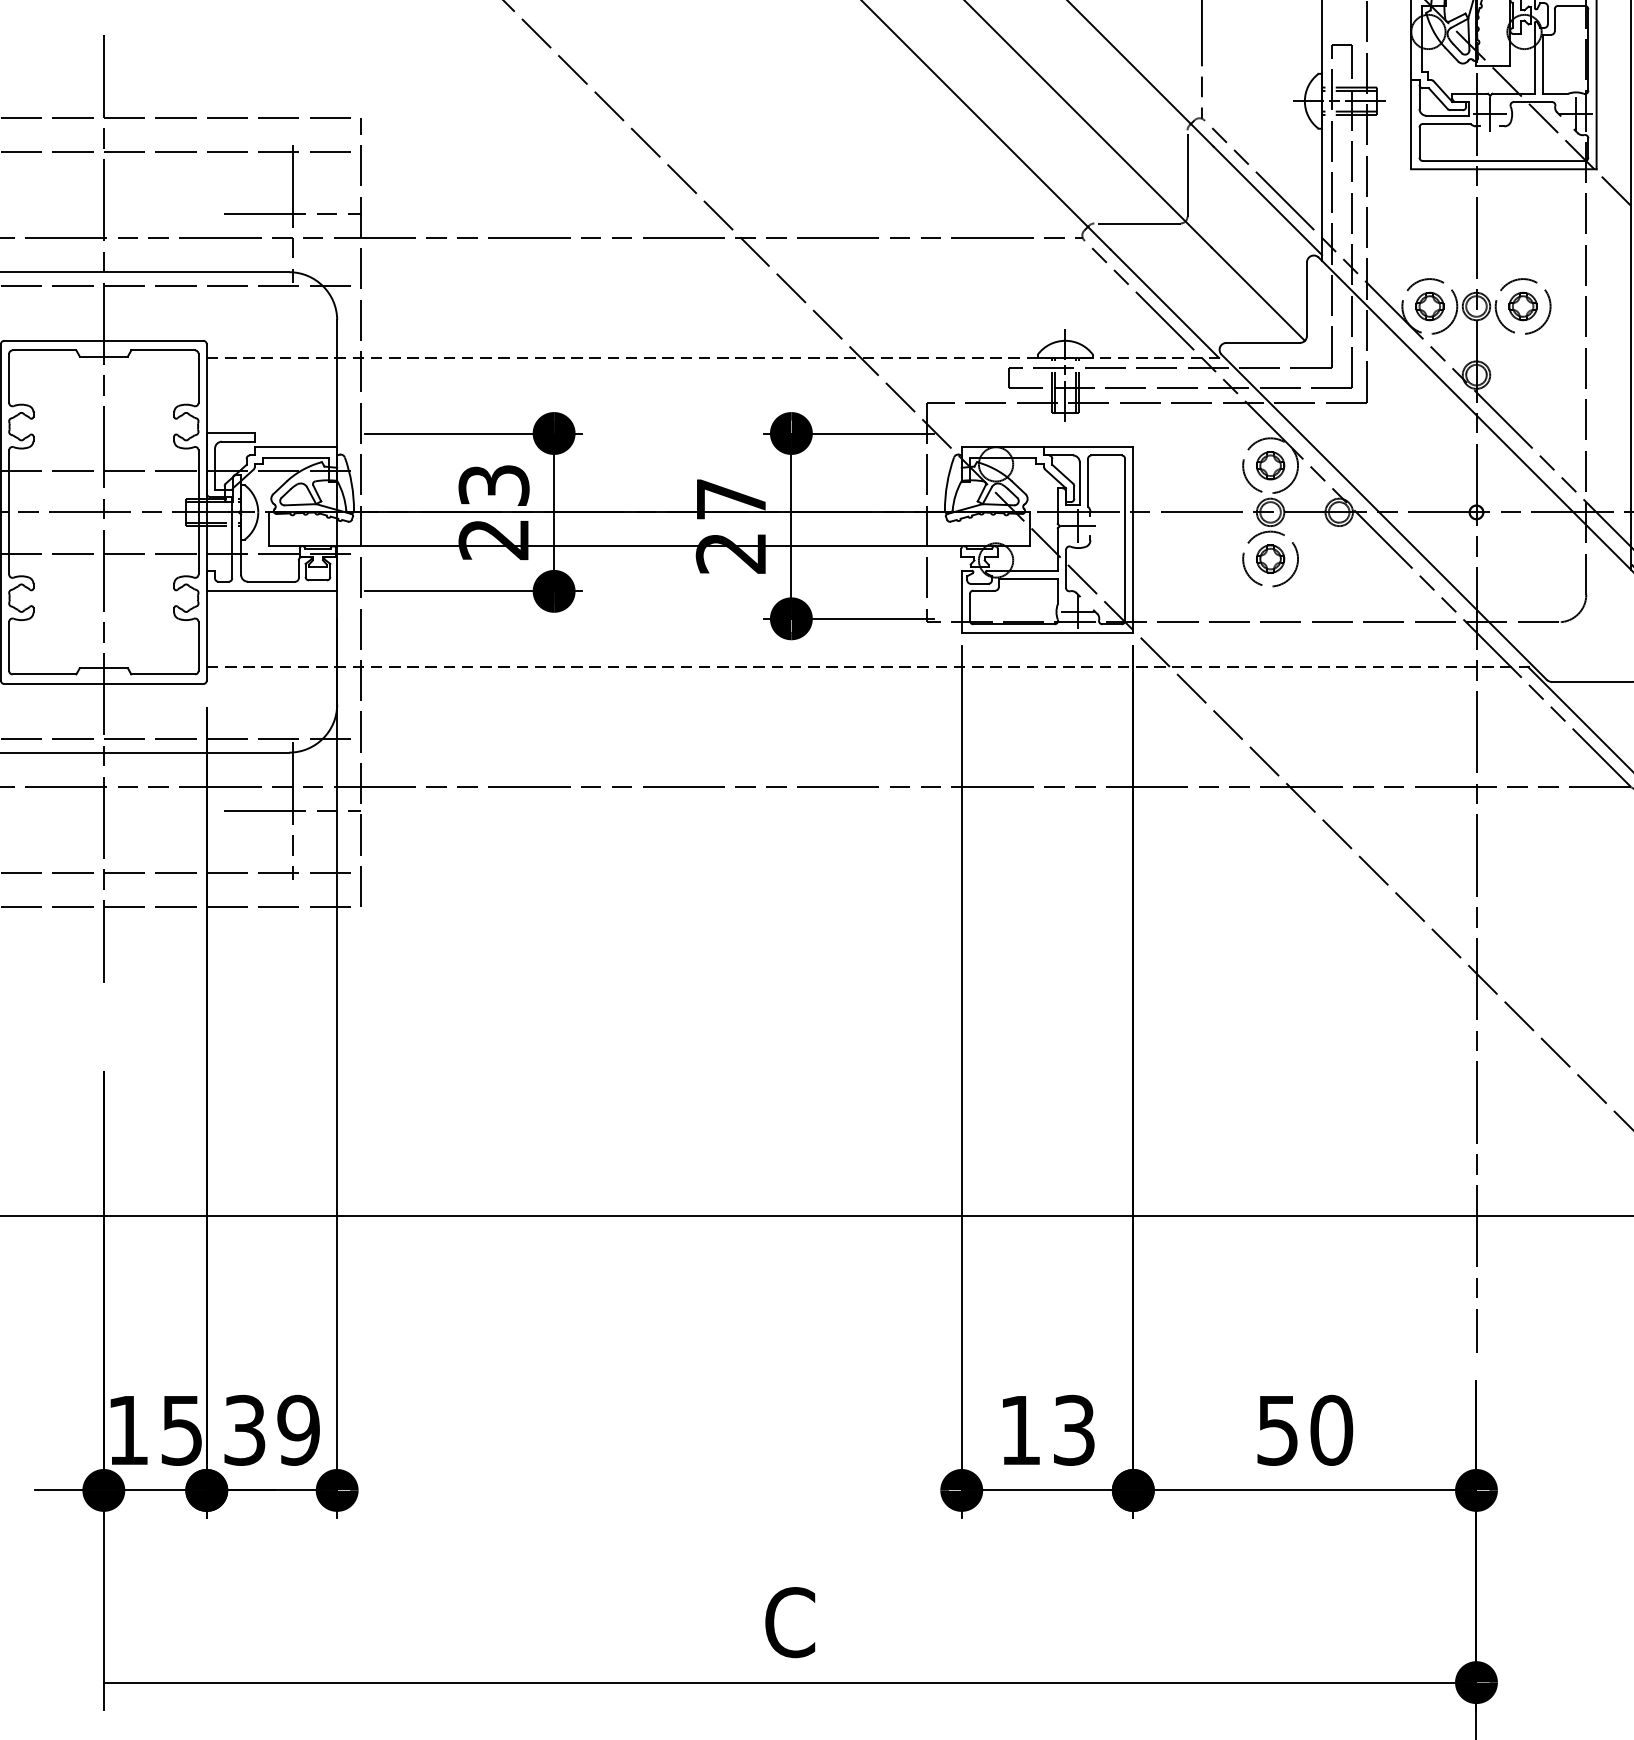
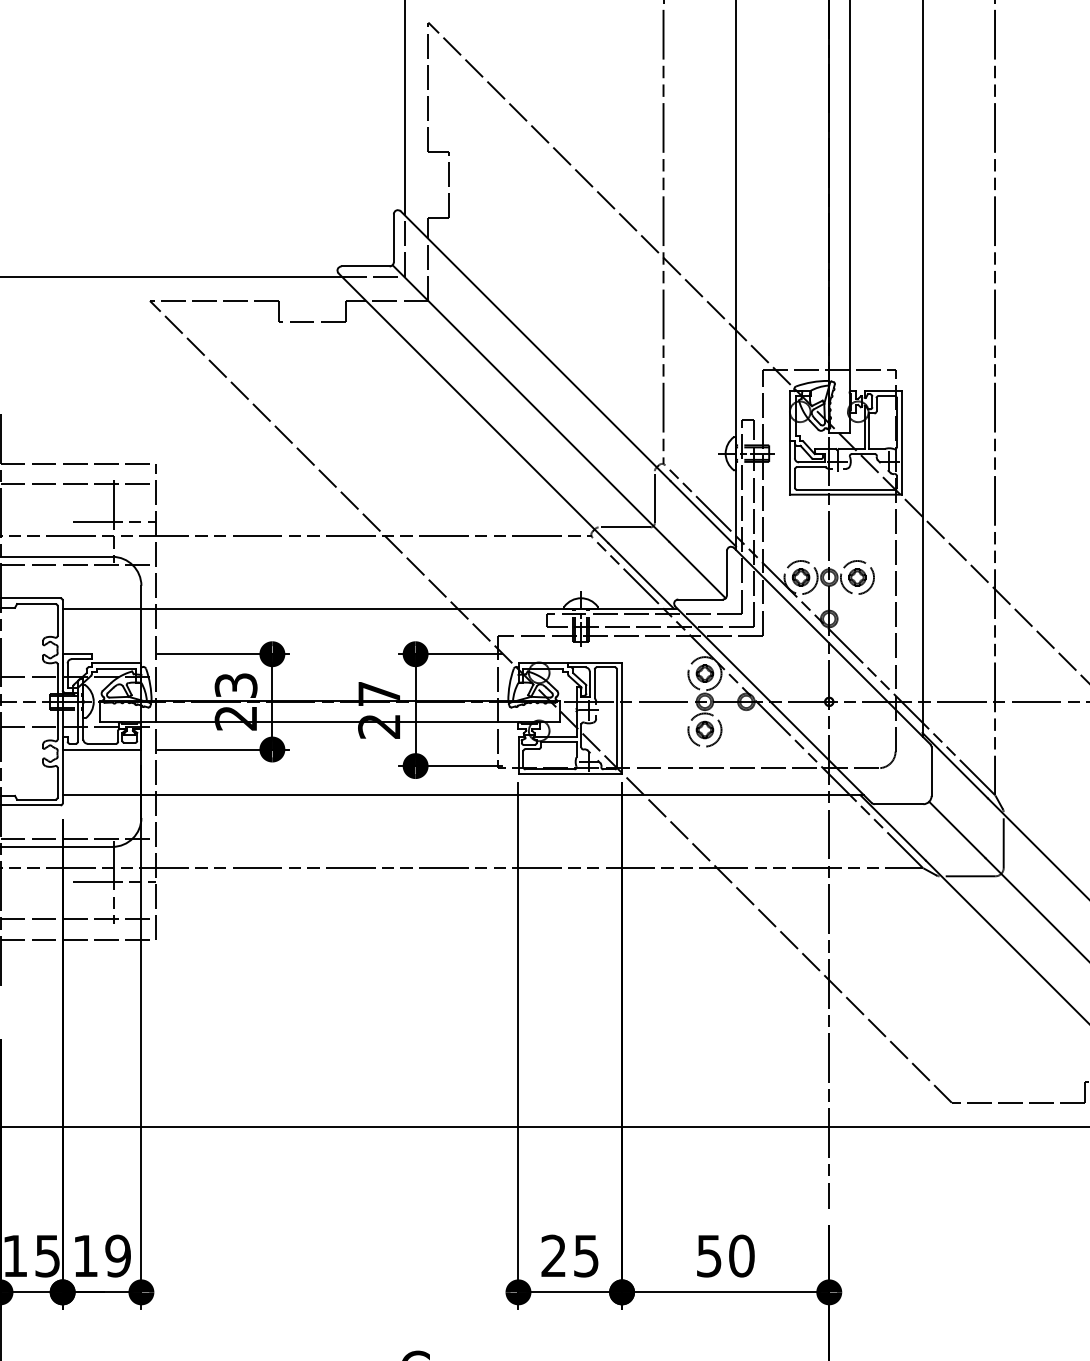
line: (716, 357) -> (370, 608), dashed -> solid
line: (870, 667) -> (463, 795), dashed -> solid
text: (244, 1429) -> (85, 1255), 39 -> 19
text: (1046, 1429) -> (569, 1255), 13 -> 25

